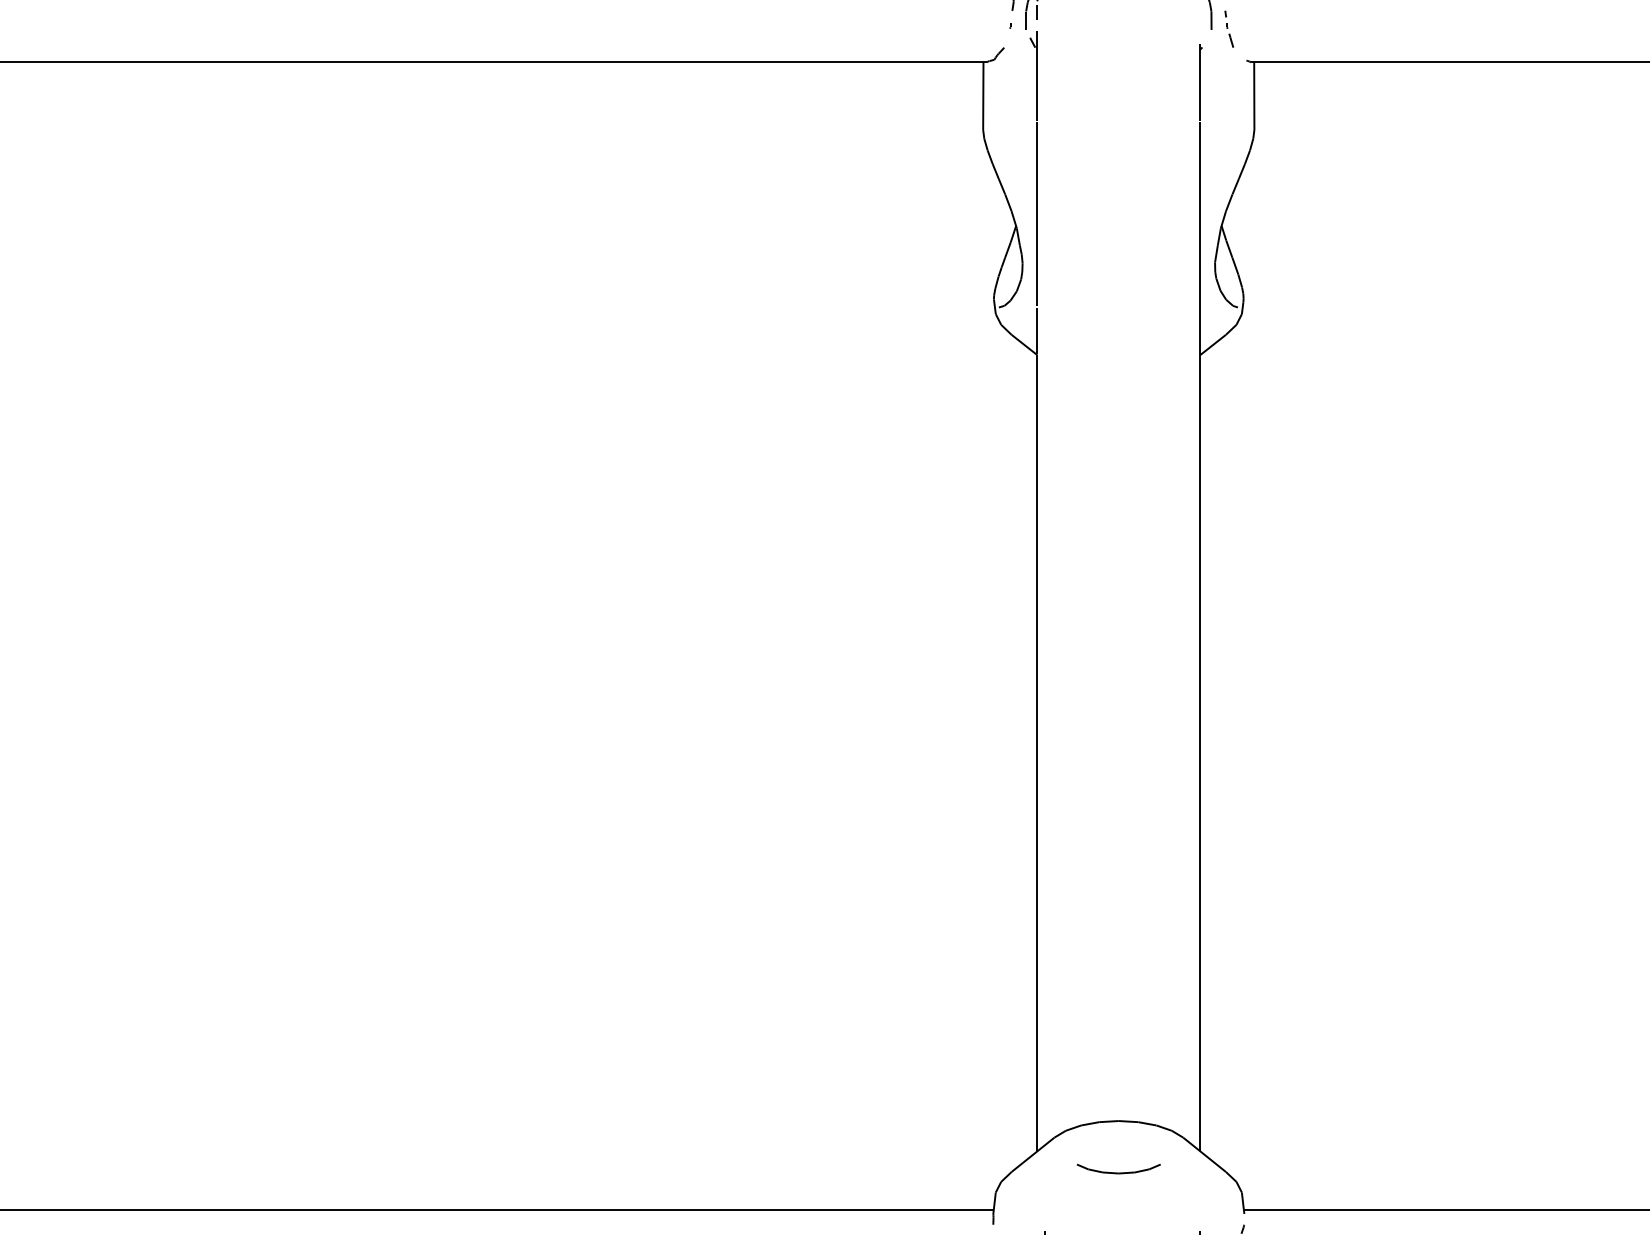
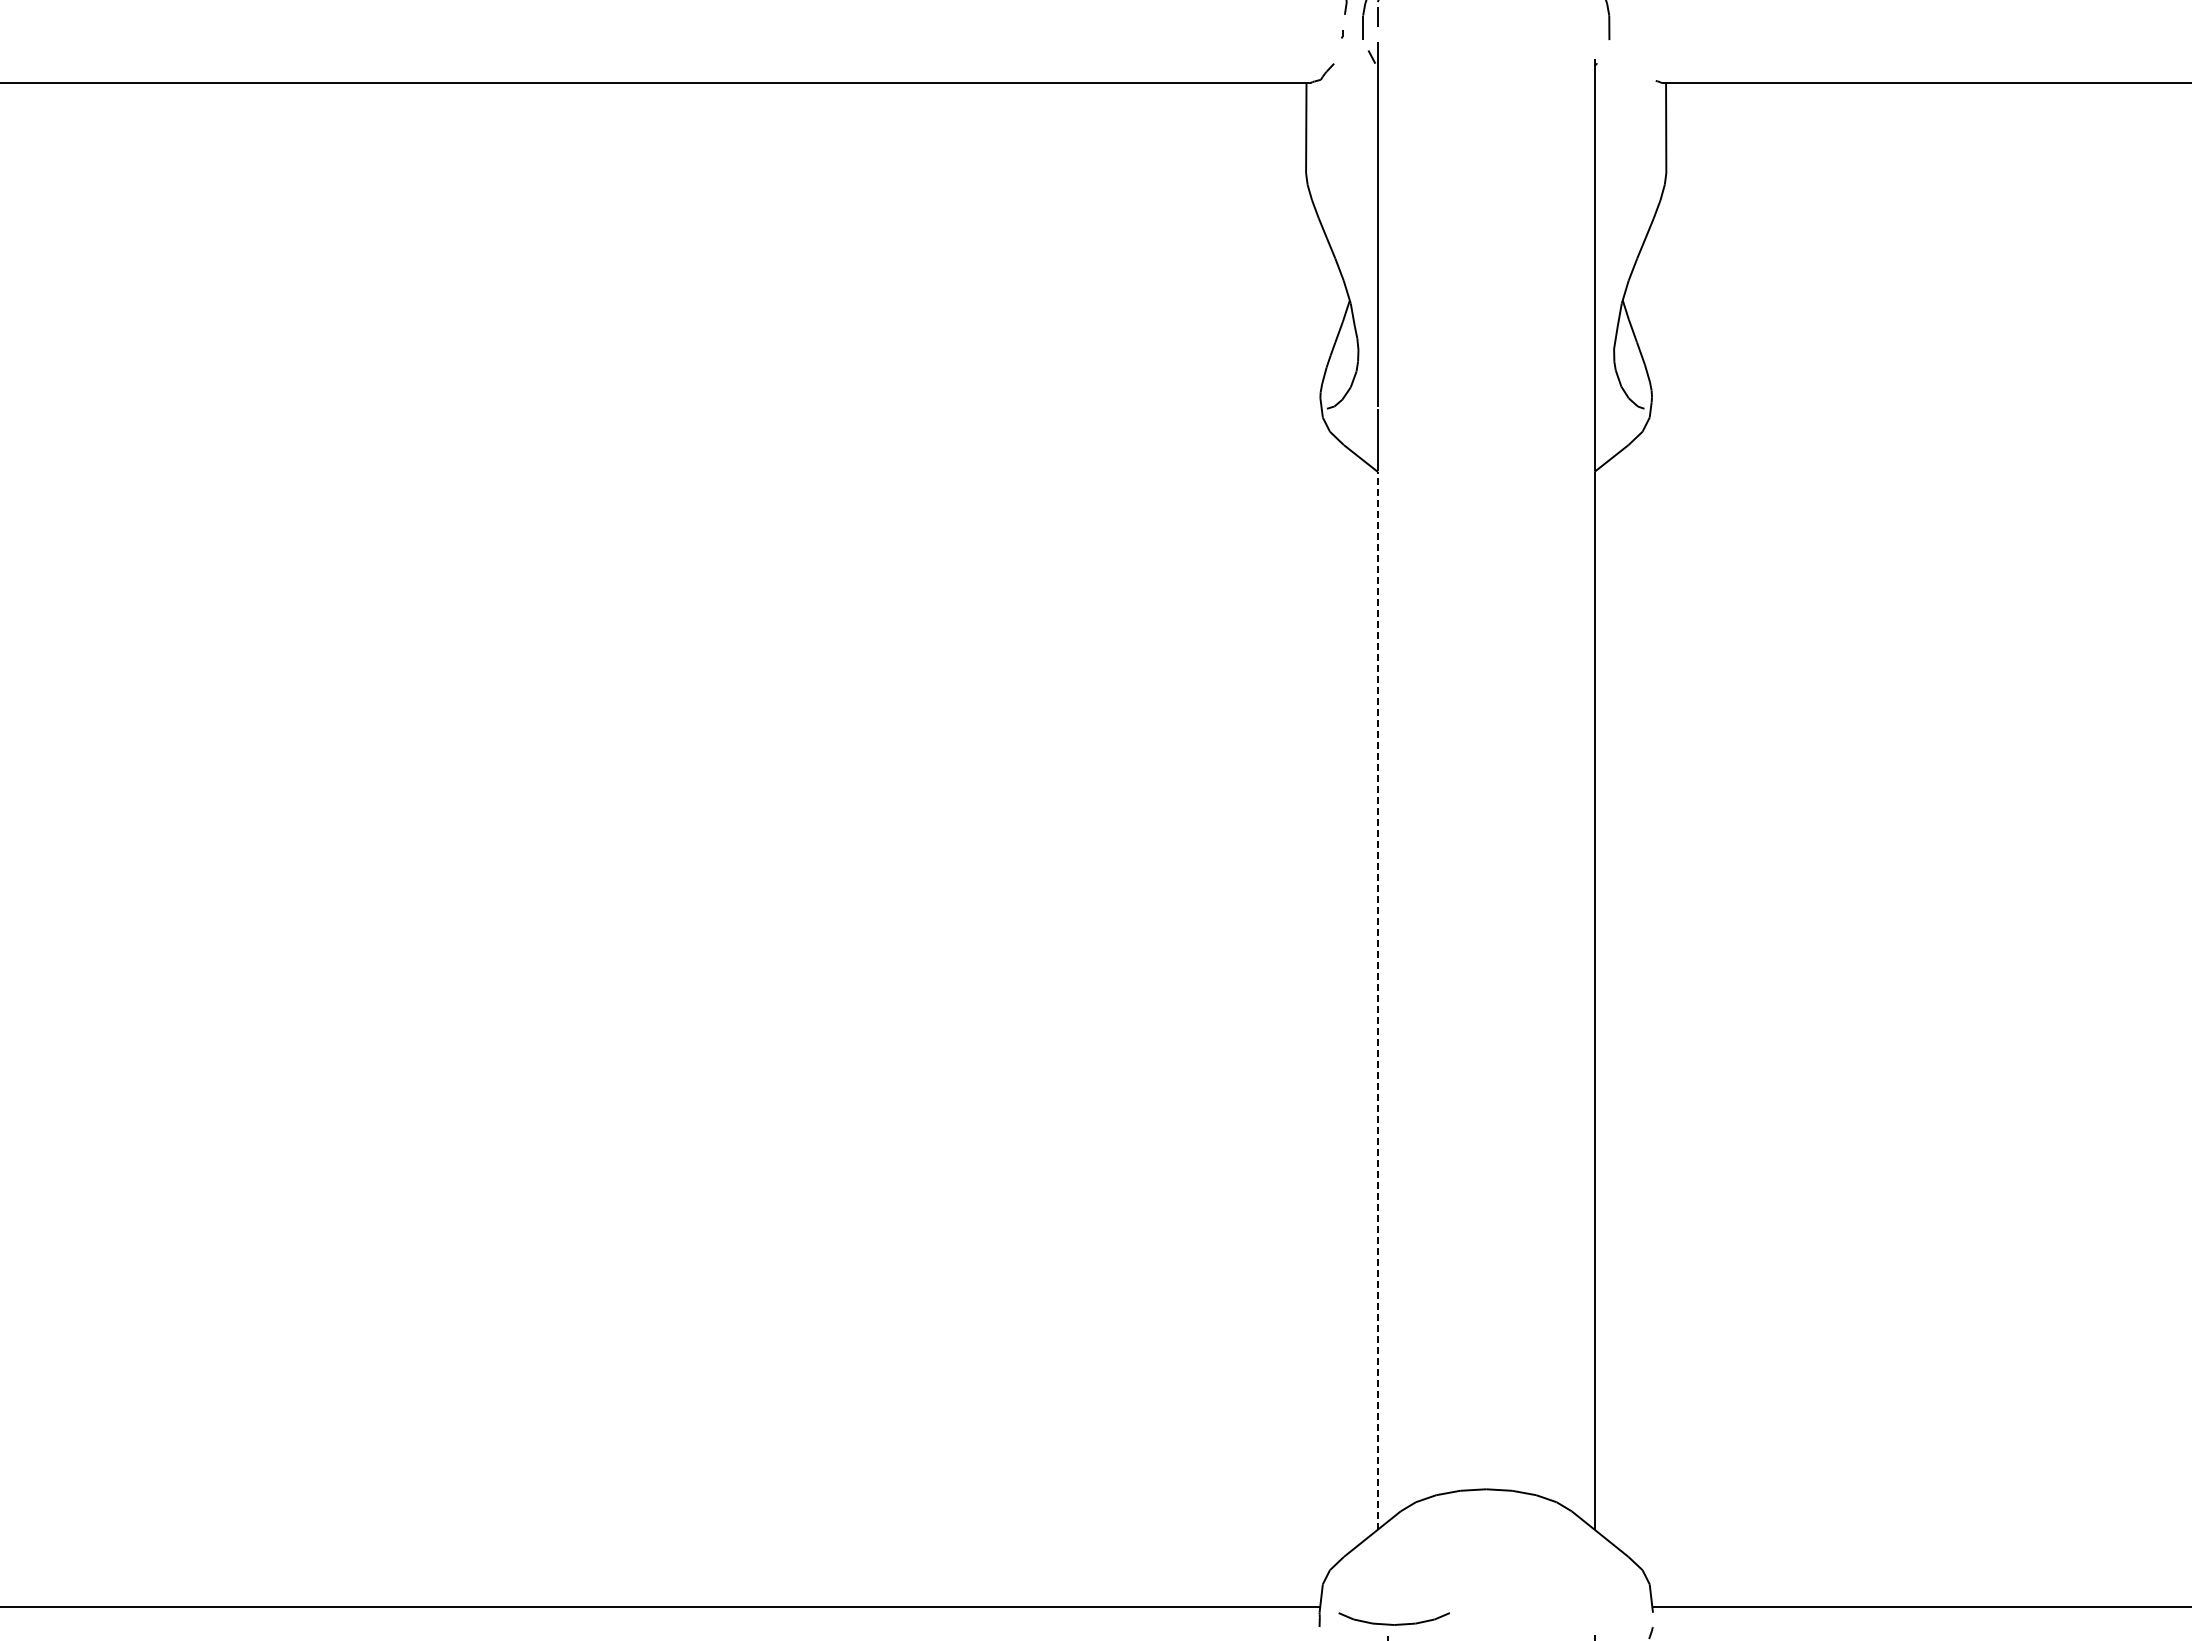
part: (1228, 28) -> (1632, 38), removed
line: (1036, 753) -> (1377, 1000), solid -> dashed
part: (1118, 1168) -> (1393, 1618), moved

